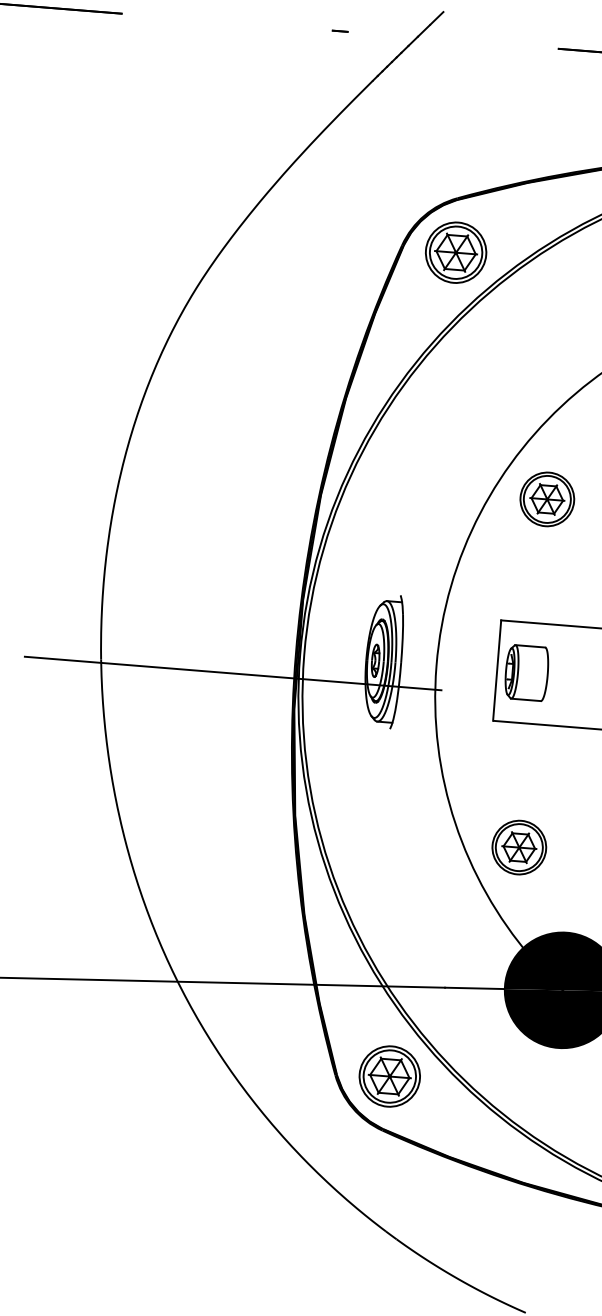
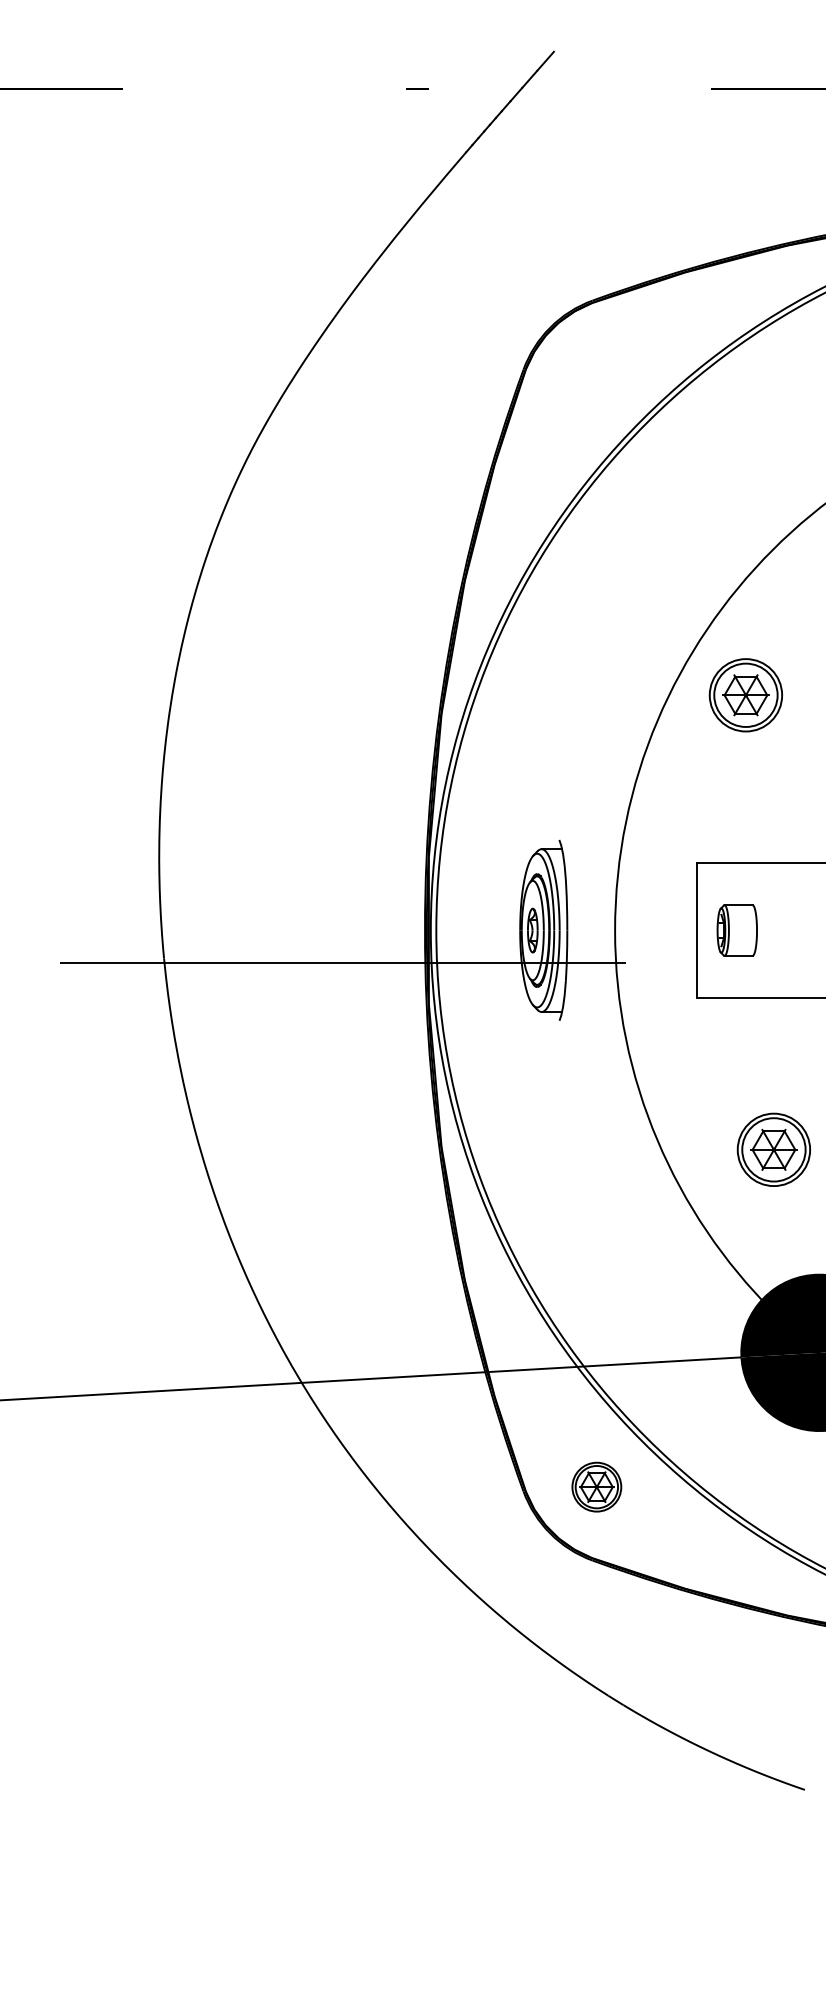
part: (455, 252) -> (596, 373), removed
part: (527, 672) -> (737, 930), size x0.7
part: (519, 847) -> (773, 1149), moved
part: (389, 1075) -> (596, 1486), size x0.6

